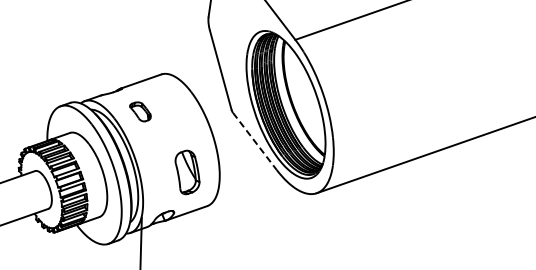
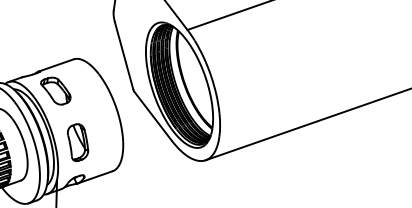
part: (140, 111) -> (55, 90), size x1.67
line: (254, 141) -> (152, 116), dashed -> solid
part: (187, 172) -> (77, 142), moved

